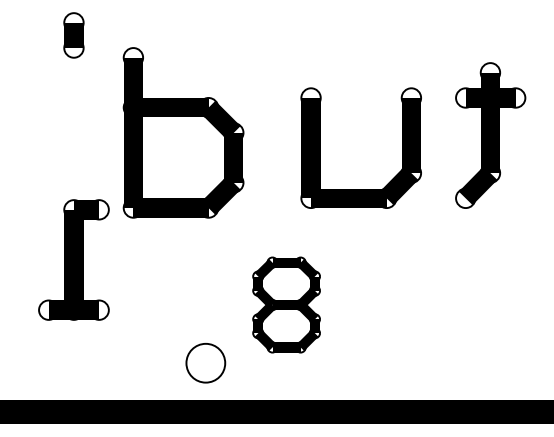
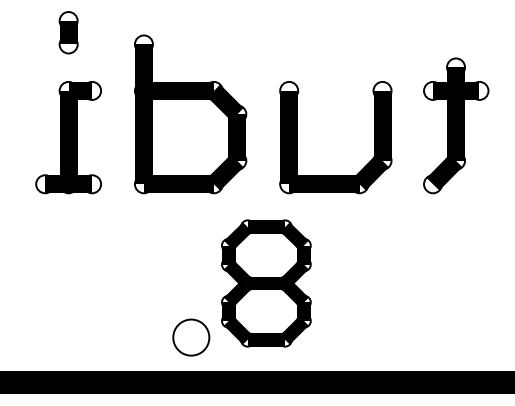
part: (183, 133) -> (190, 114), moved
part: (73, 259) -> (68, 137), moved
part: (286, 305) -> (266, 283), size x1.43

